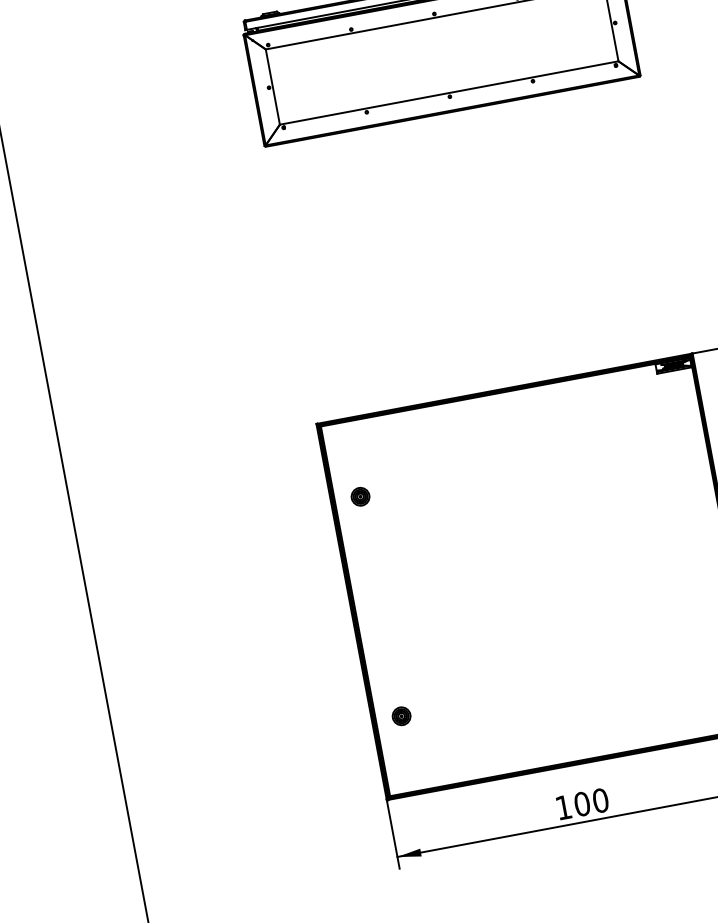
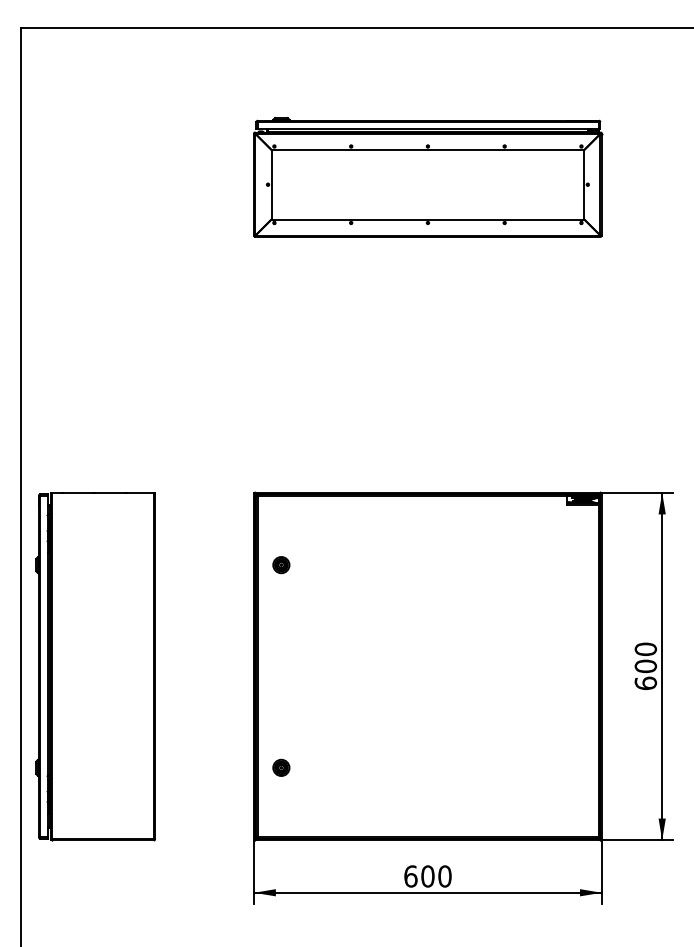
part: (179, 644) -> (95, 666), added
text: (563, 807) -> (410, 876), 100 -> 600

